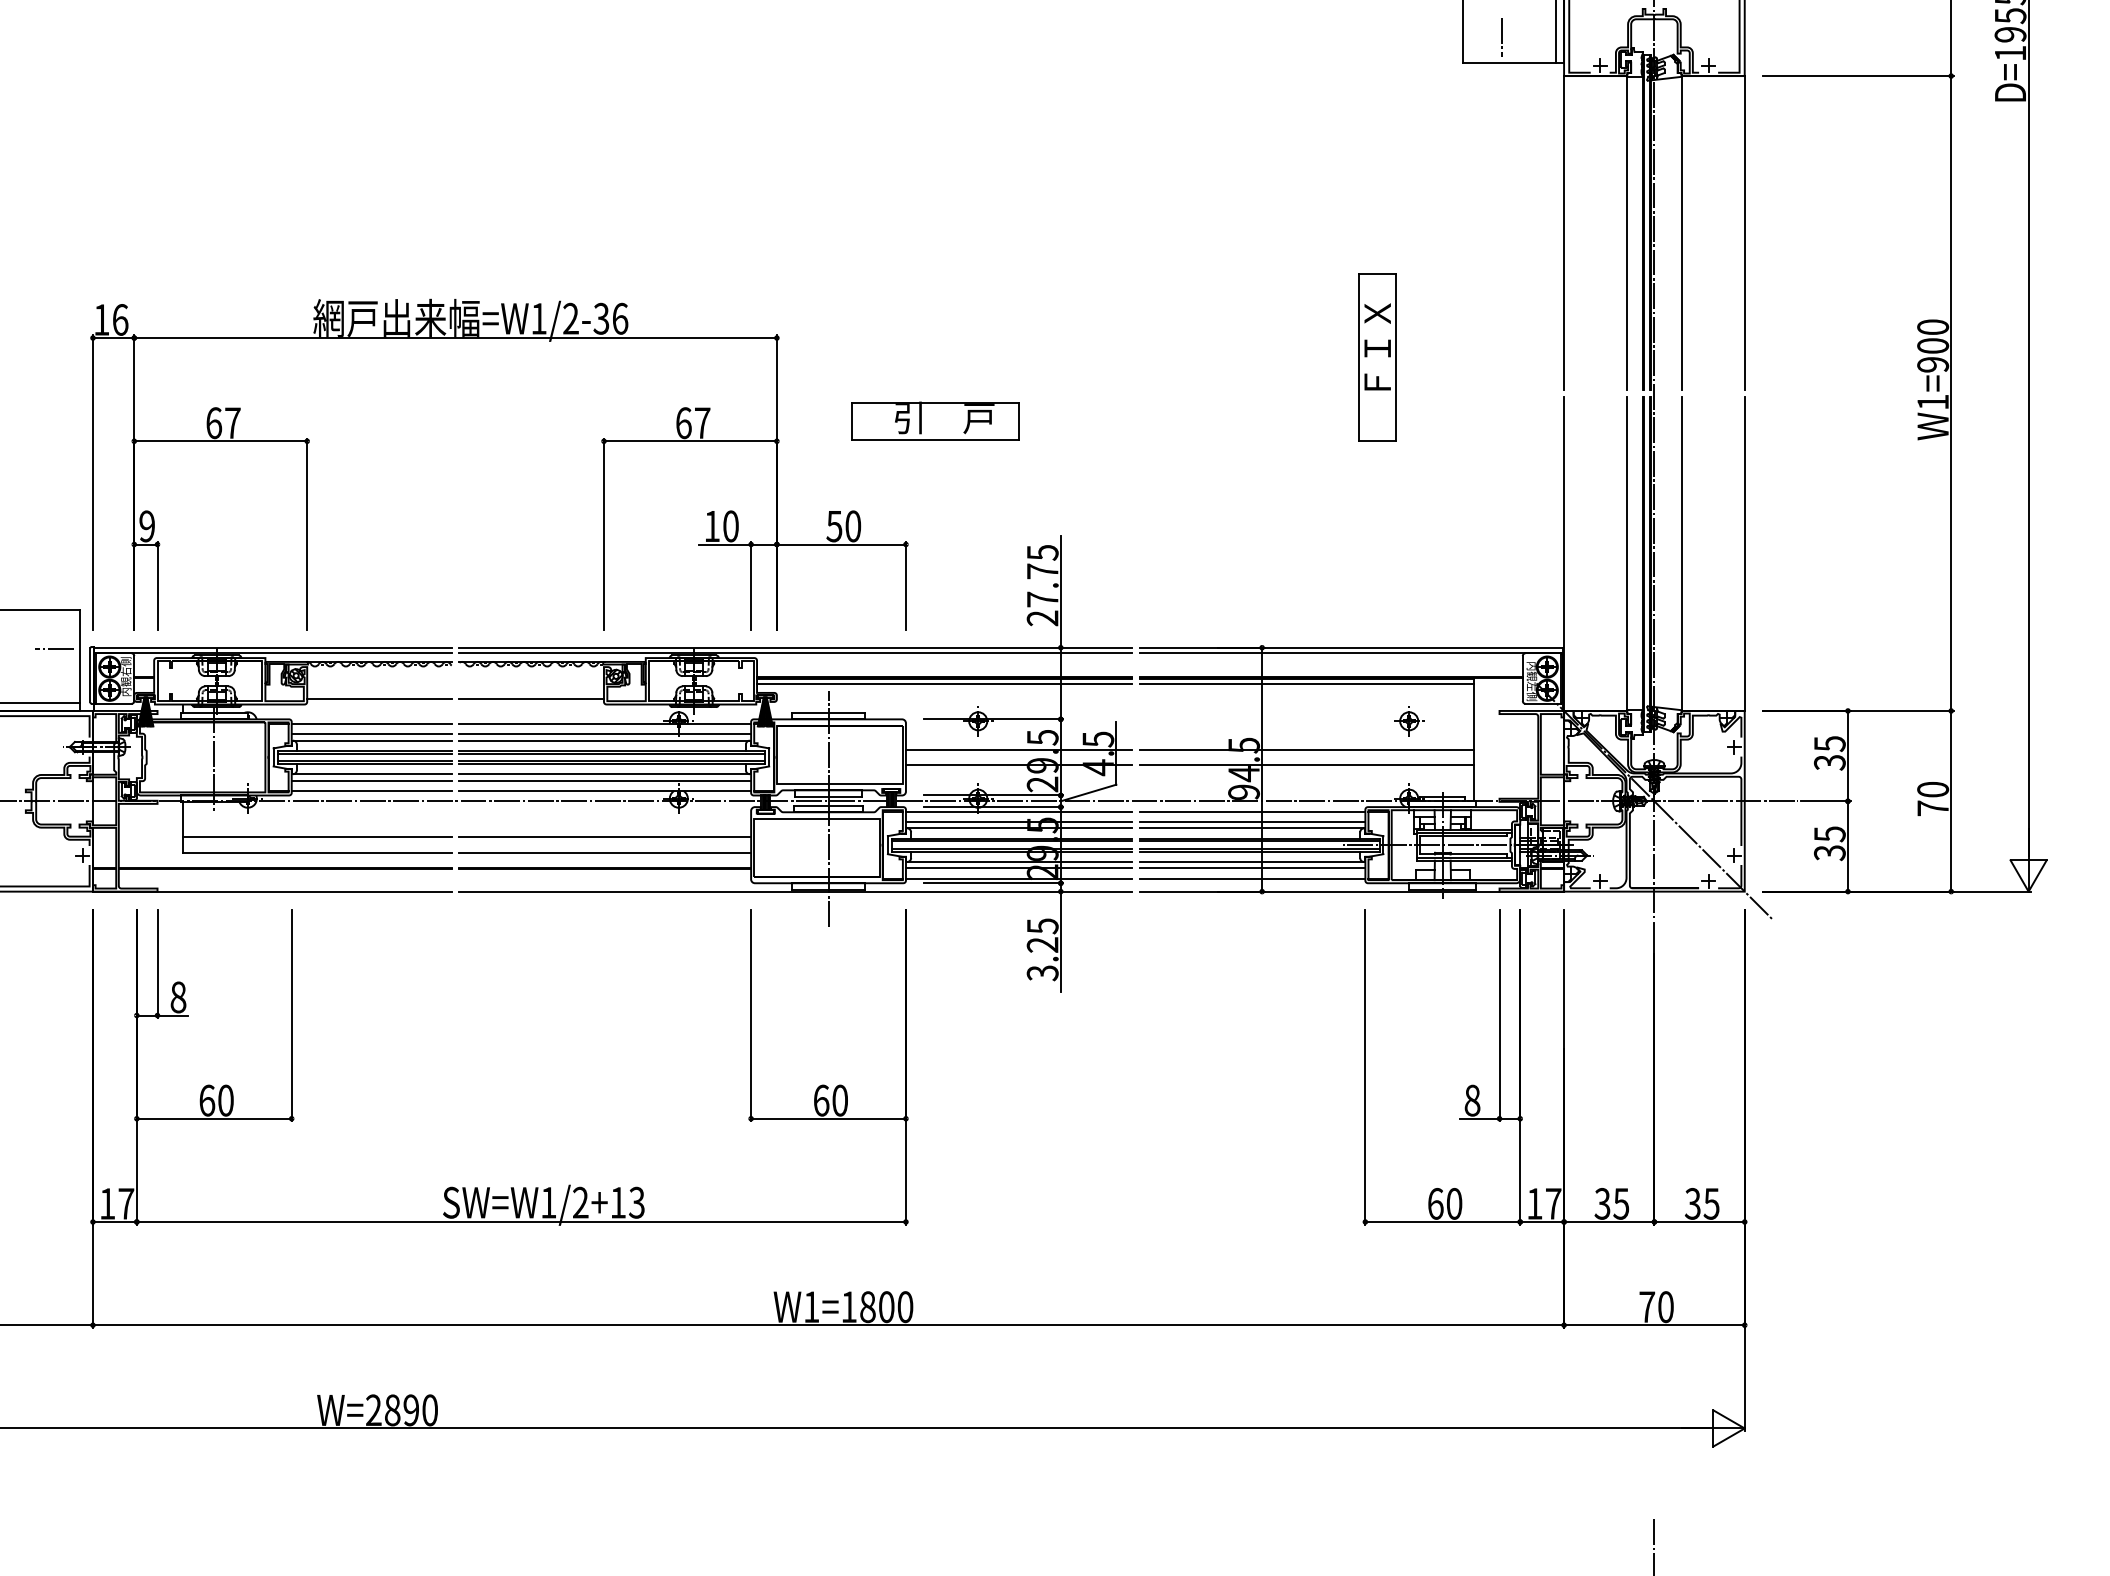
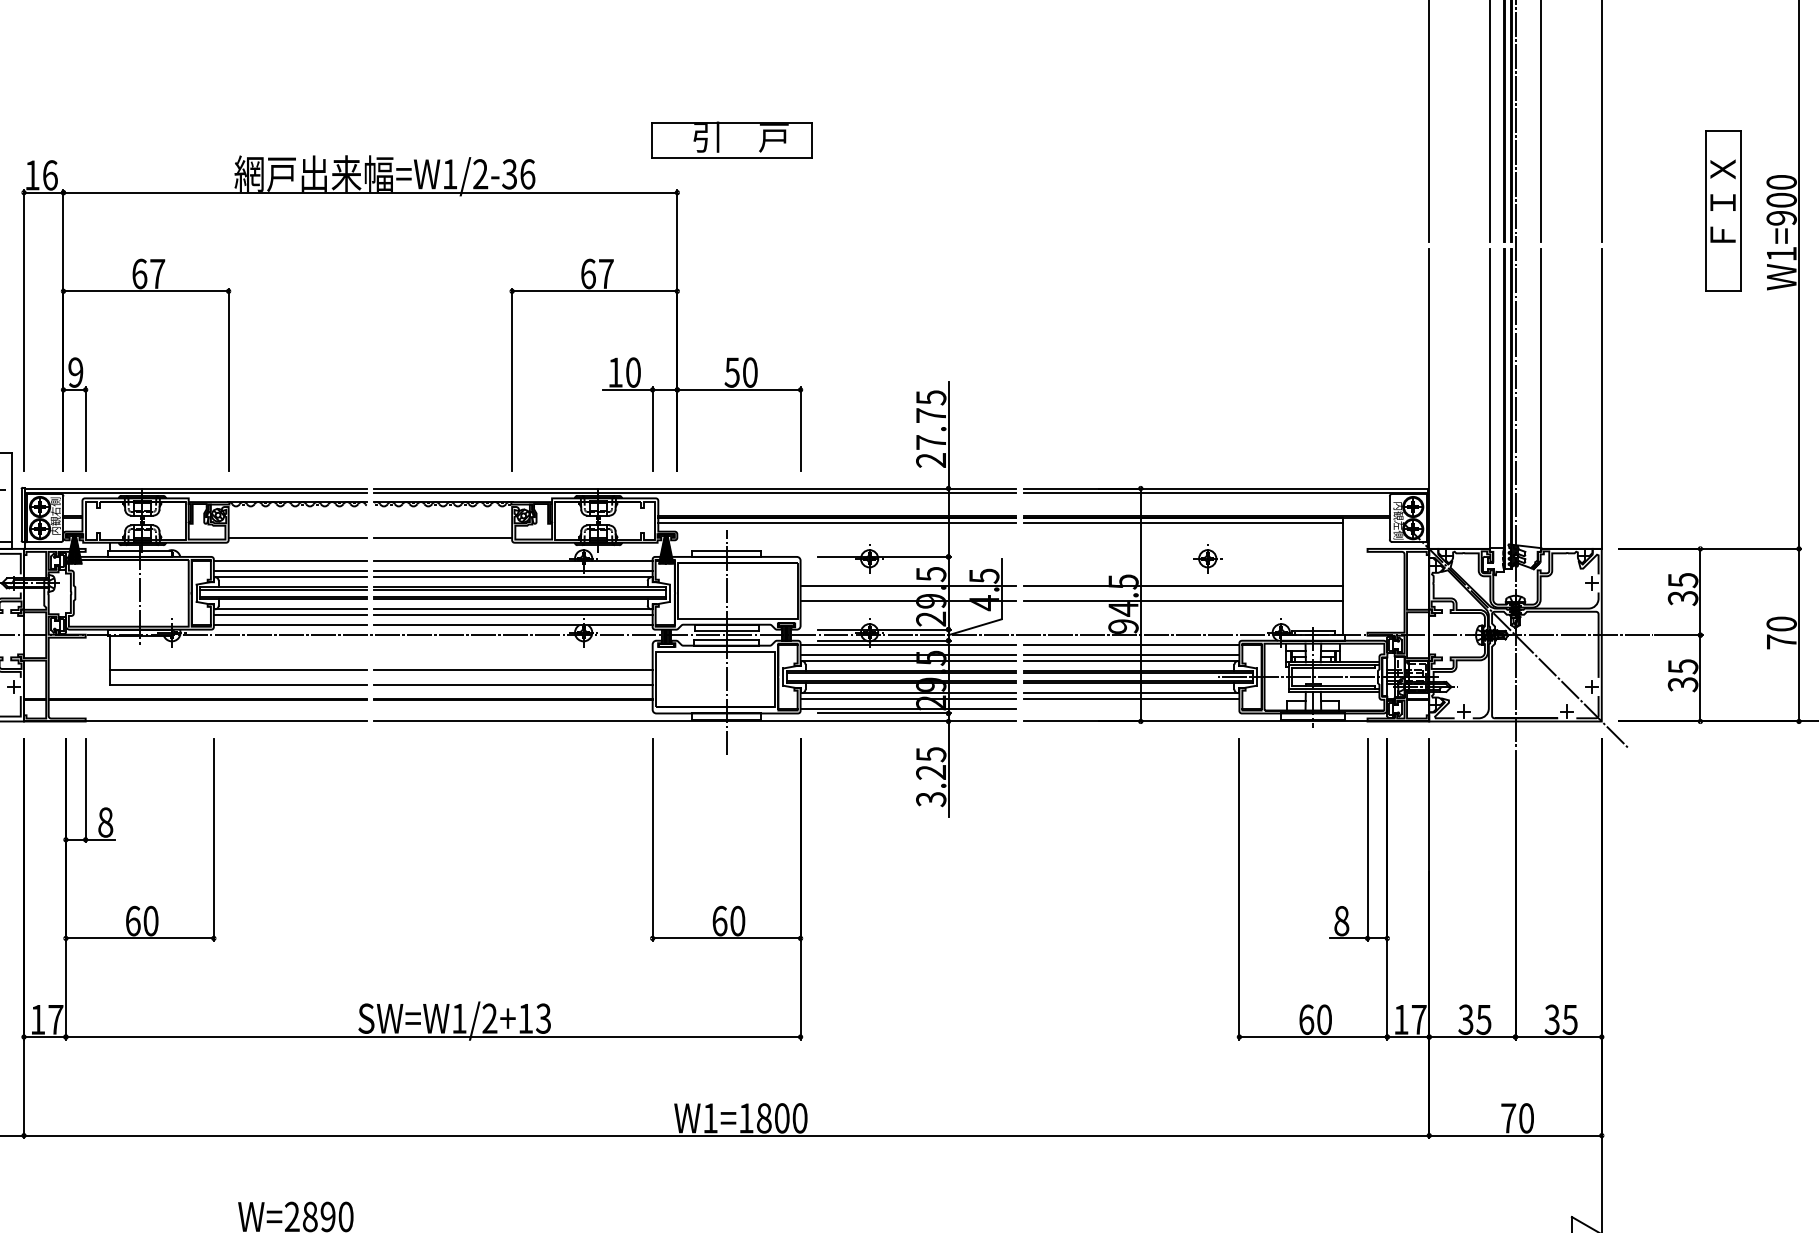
part: (1377, 357) -> (1722, 211), moved
part: (935, 420) -> (732, 139), moved
part: (1409, 721) -> (1208, 558), moved
line: (1252, 878) -> (1131, 708), removed

